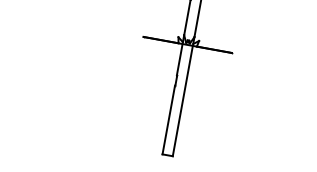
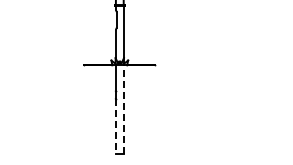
line: (182, 100) -> (123, 109), solid -> dashed
line: (168, 121) -> (115, 127), solid -> dashed

